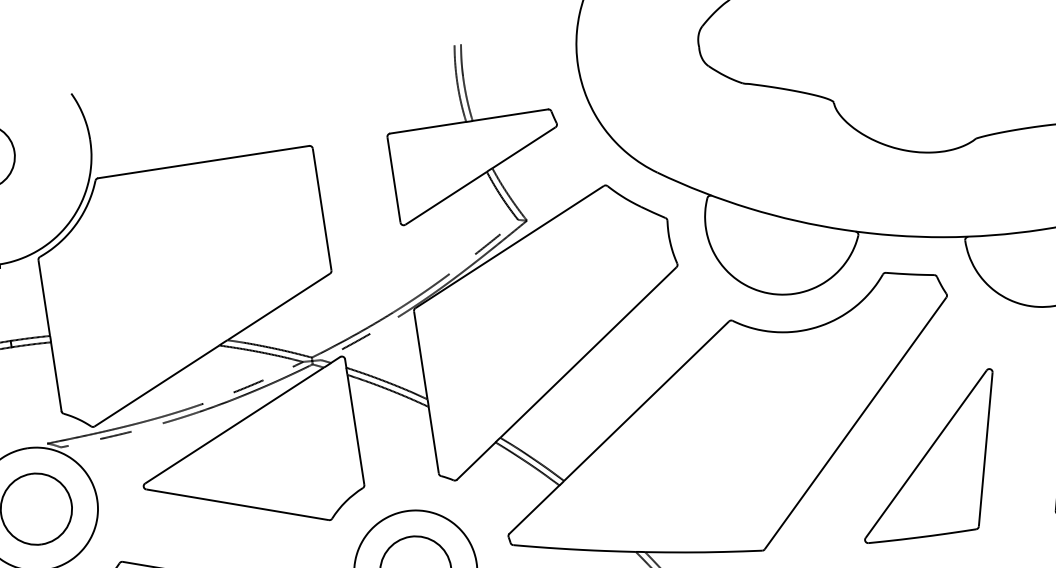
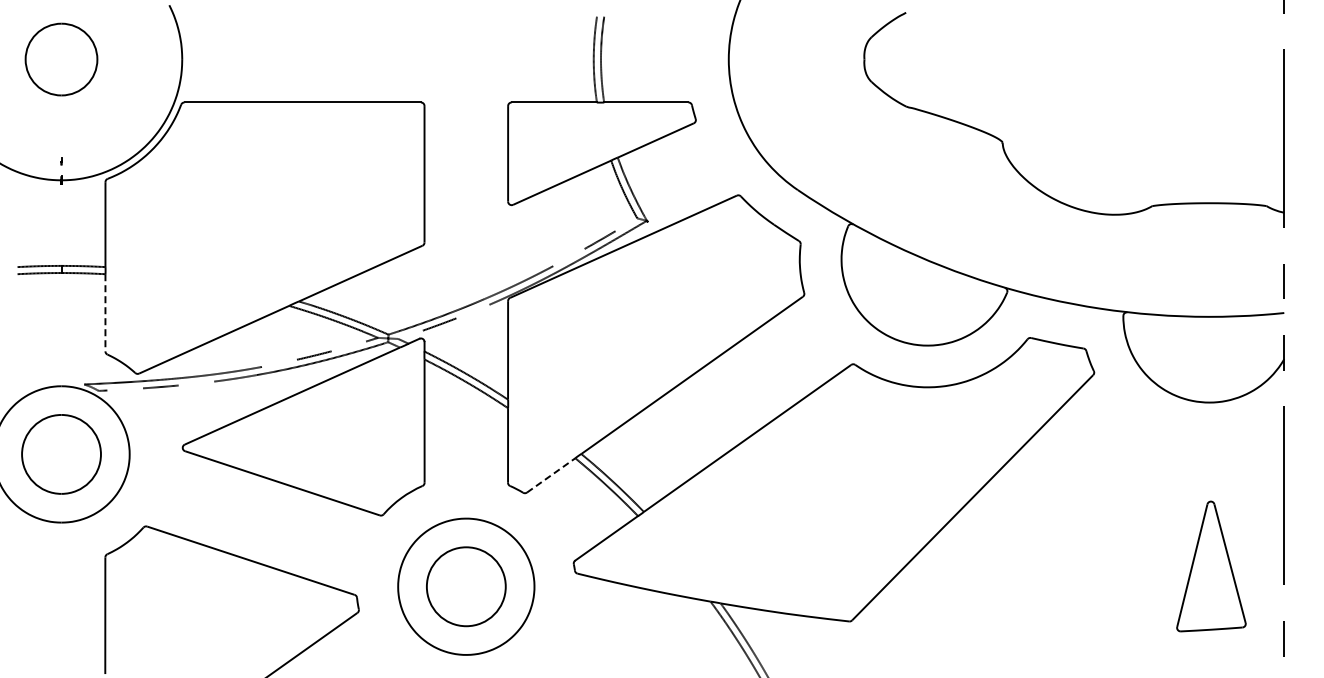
line: (56, 376) -> (105, 312), solid -> dashed
part: (929, 456) -> (1047, 546), removed
line: (476, 461) -> (551, 475), solid -> dashed

